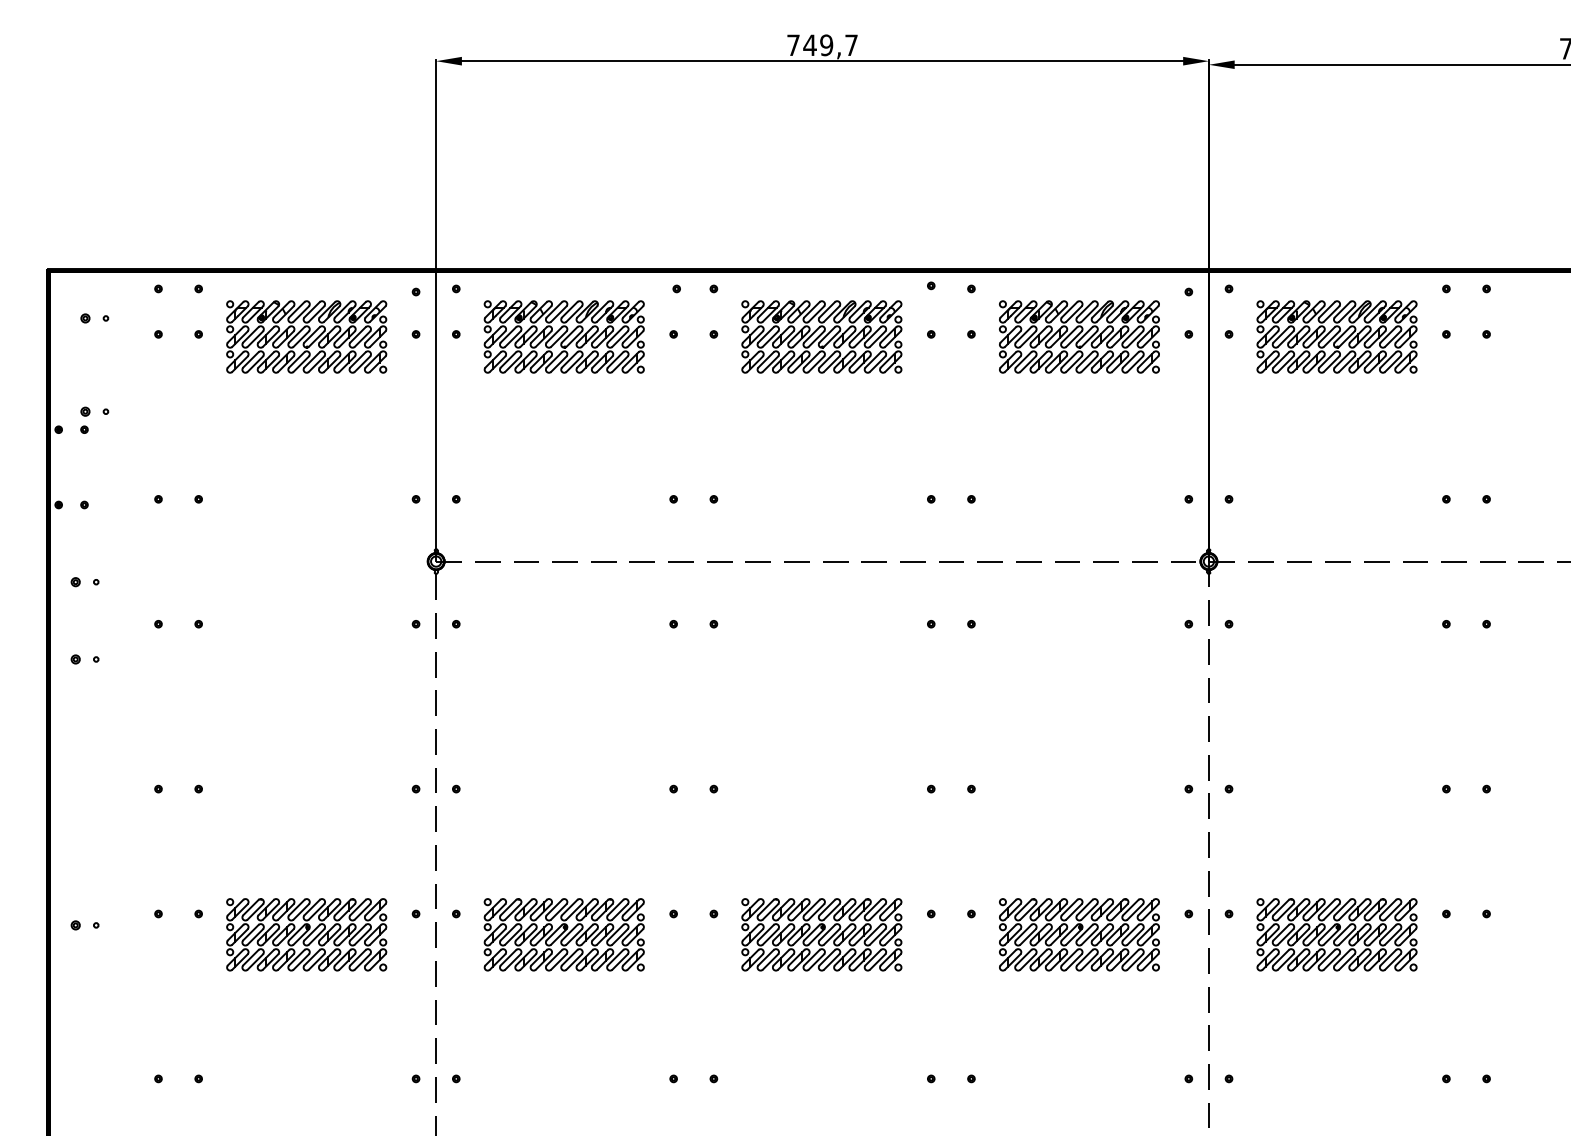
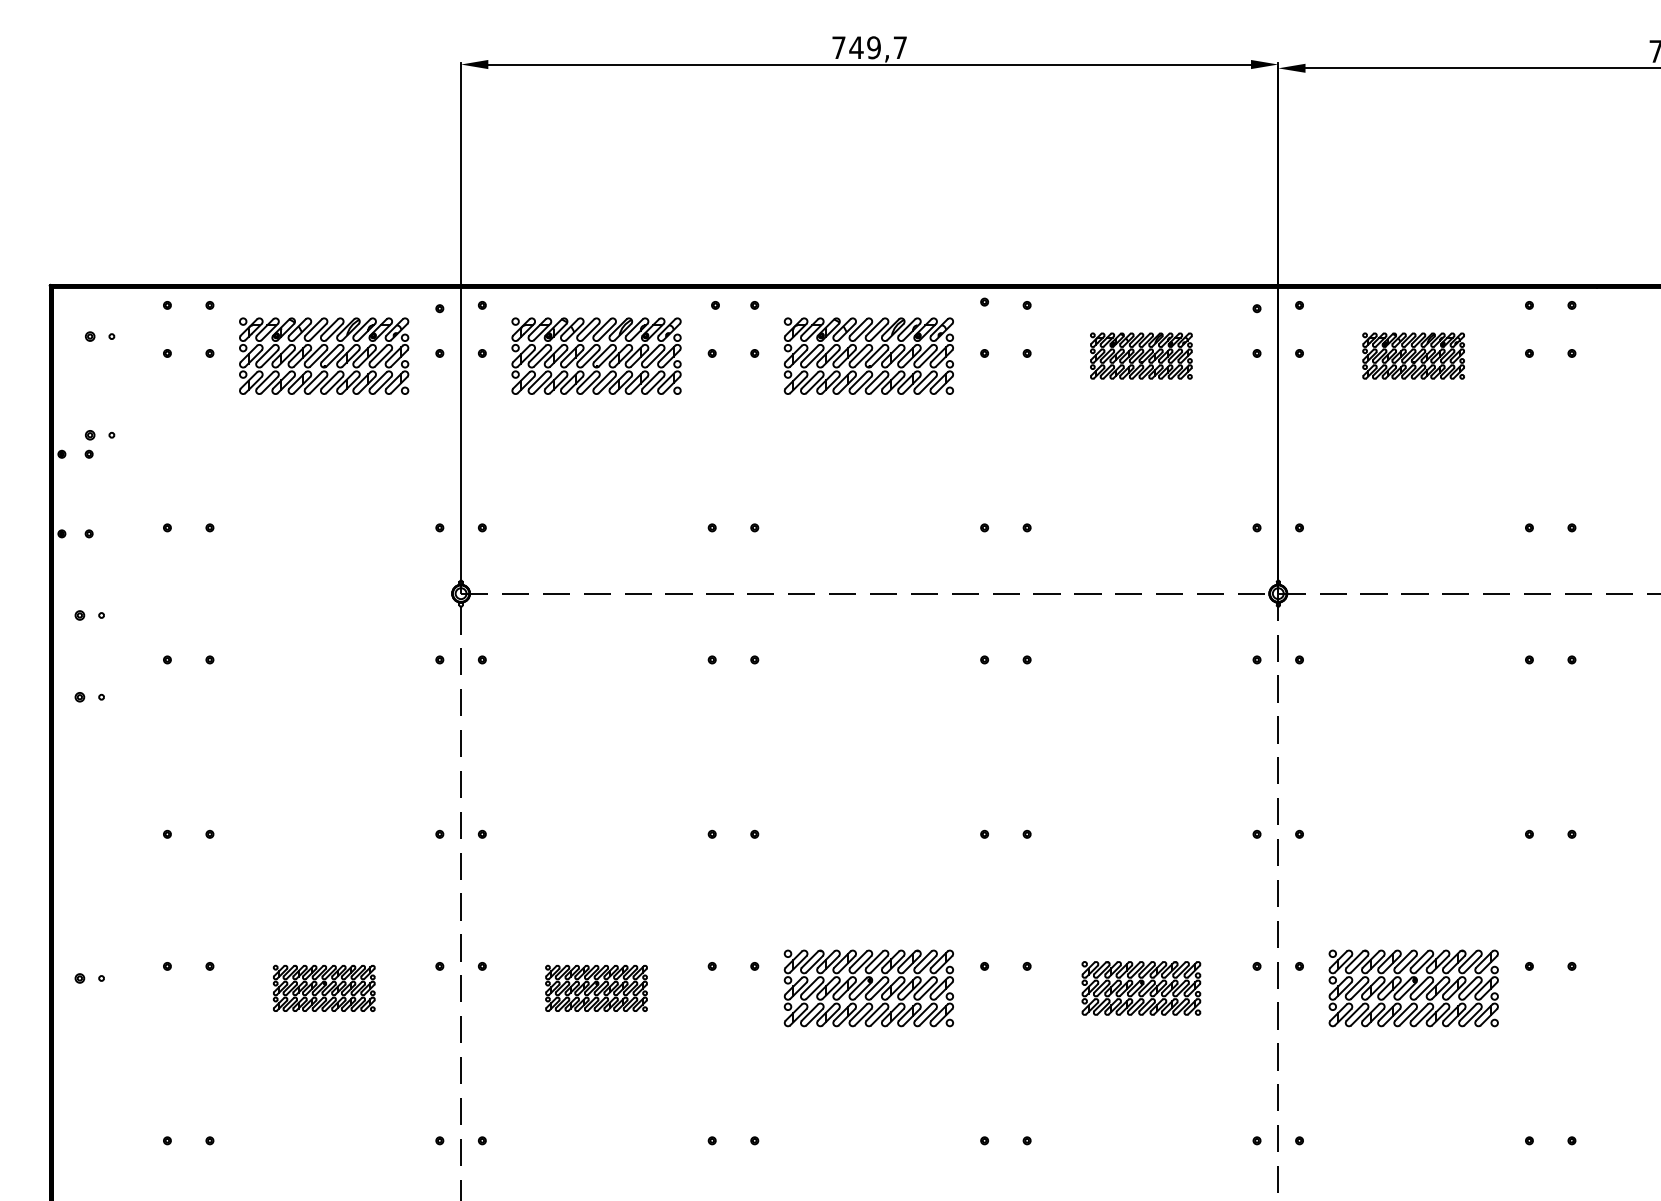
part: (1079, 336) -> (1141, 355), size x0.6
part: (1336, 336) -> (1413, 355), size x0.6
part: (307, 934) -> (324, 988), size x0.6
part: (564, 934) -> (596, 988), size x0.6
part: (1079, 934) -> (1141, 988), size x0.7

